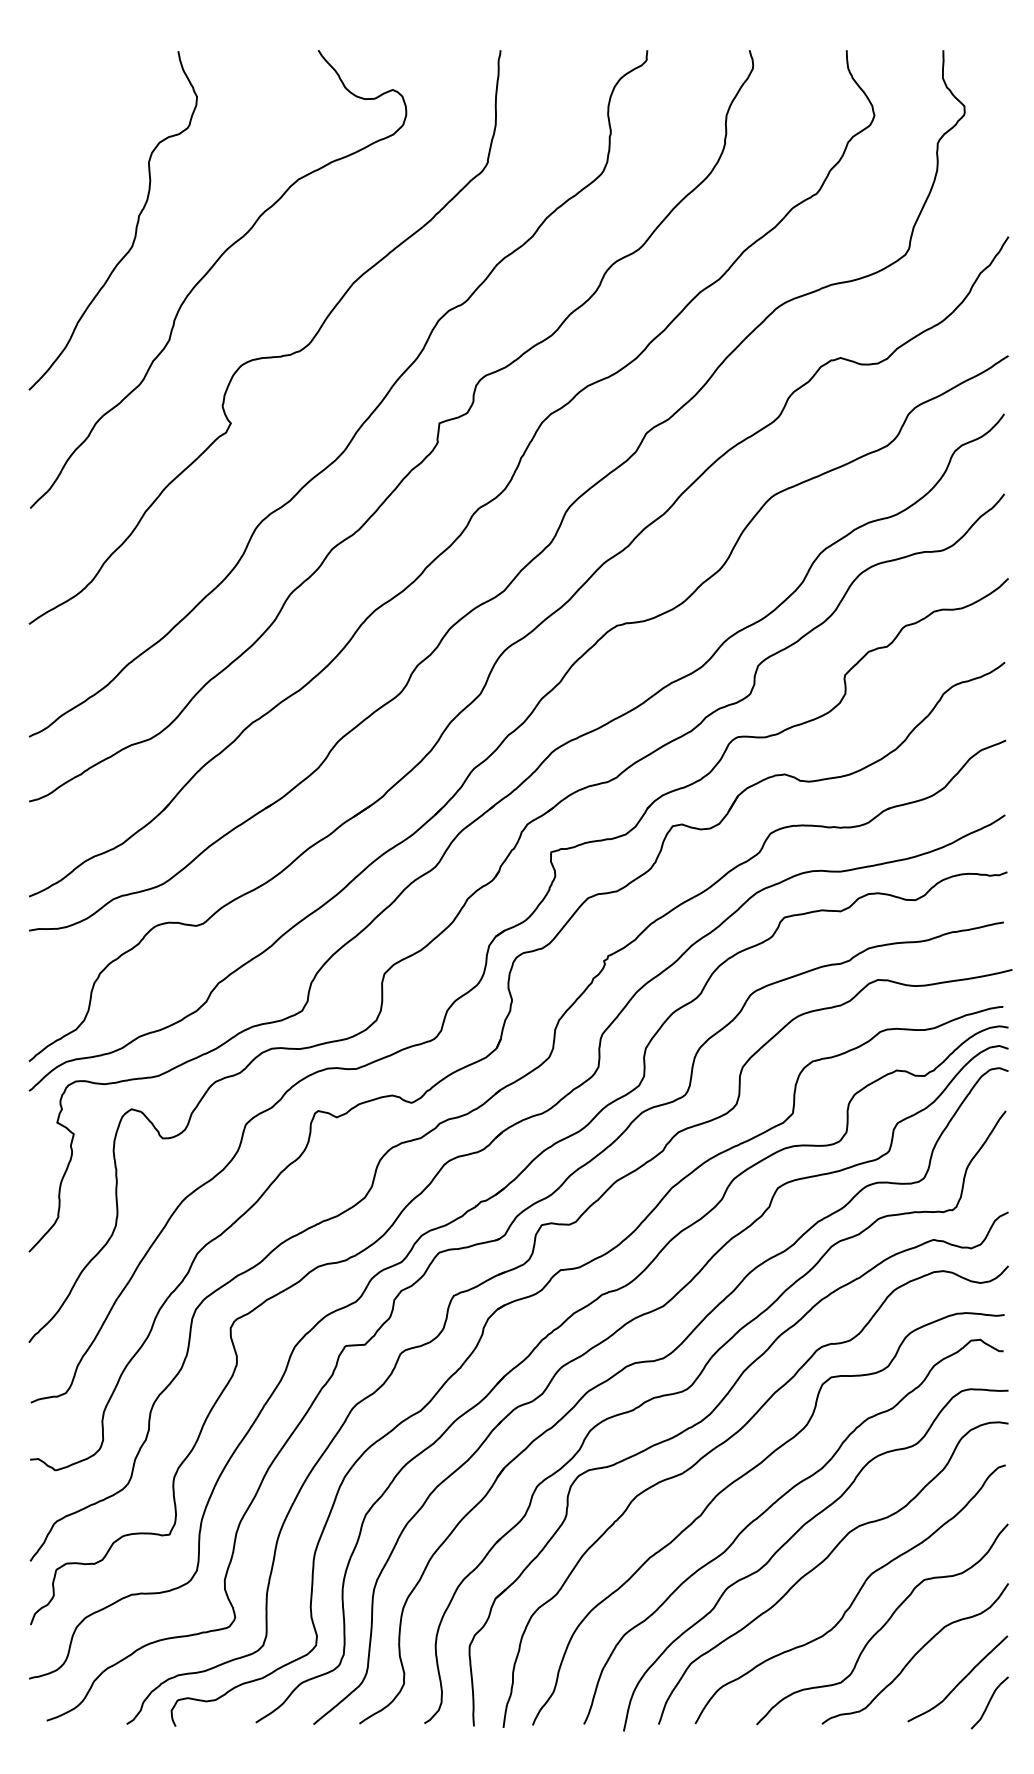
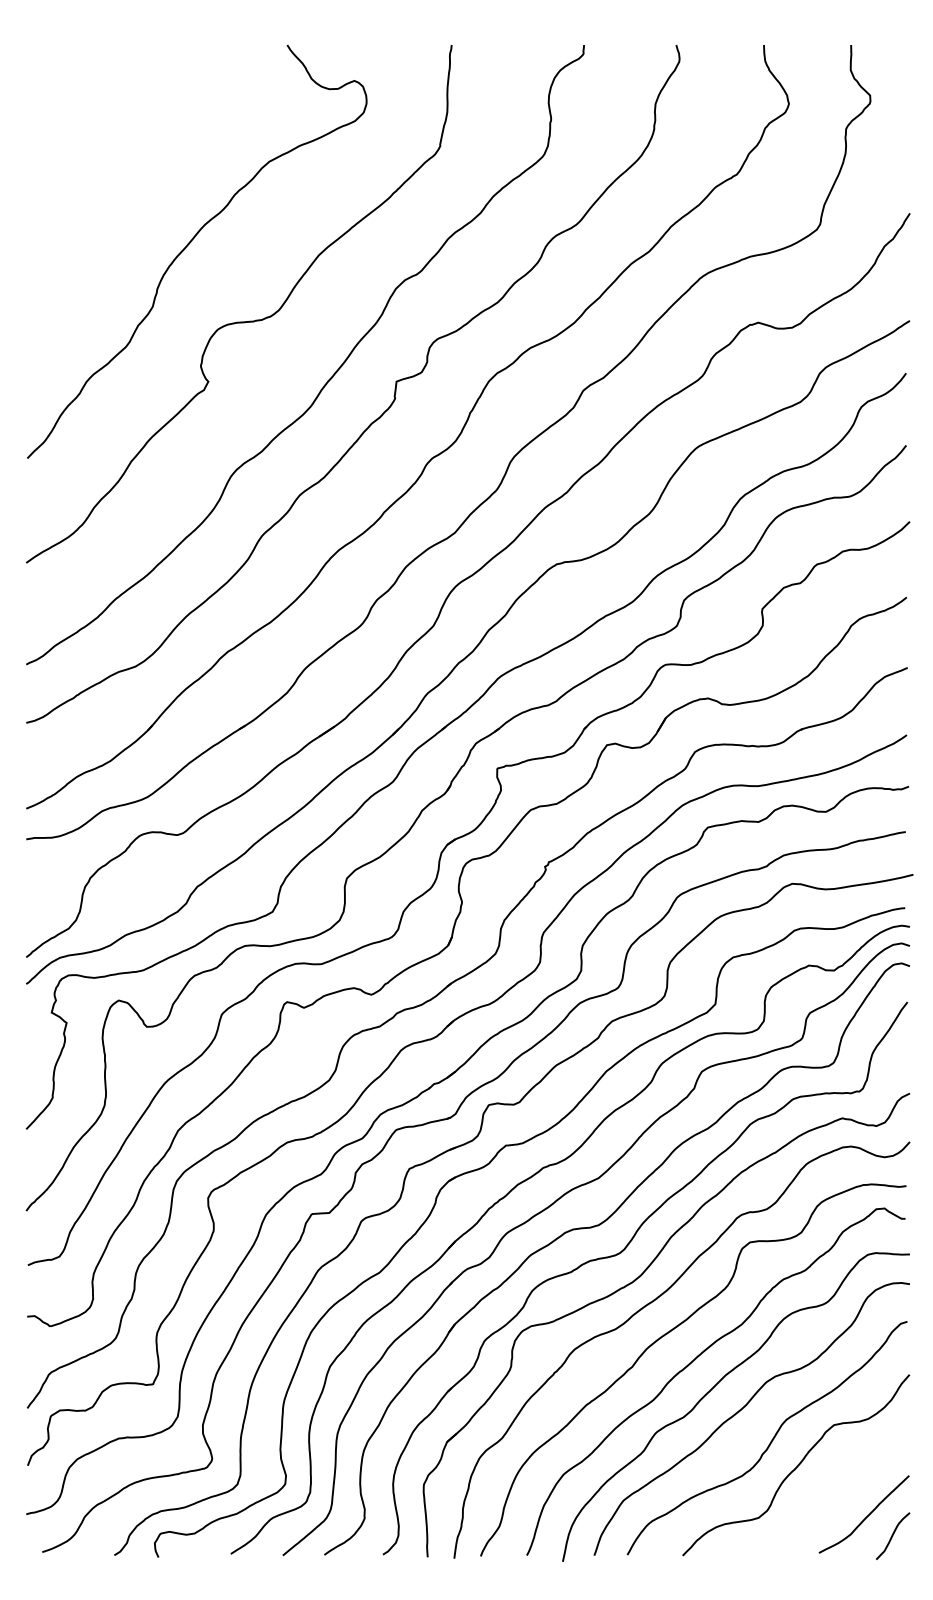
curve: (135, 227) -> (122, 204), removed
curve: (915, 1653) -> (826, 1491), removed

